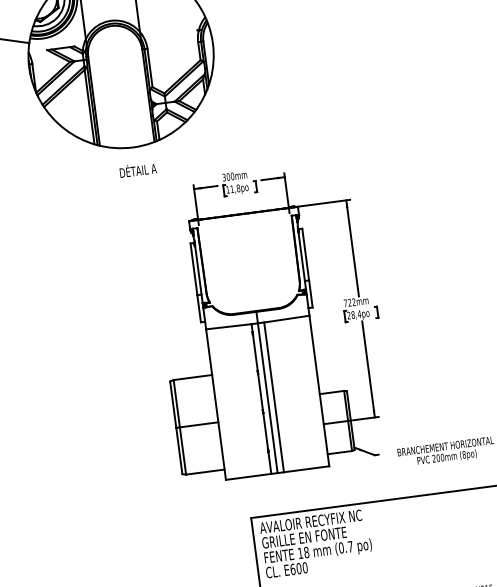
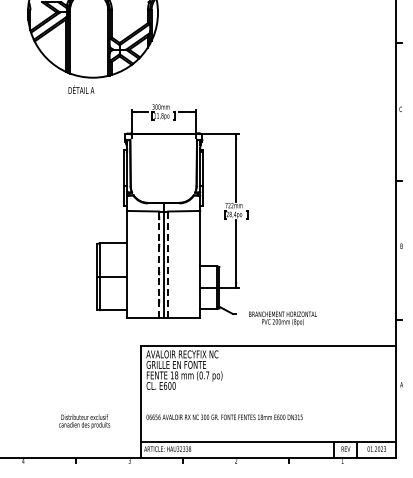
text: (138, 169) -> (81, 89), moved
line: (274, 397) -> (168, 264), solid -> dashed
line: (261, 398) -> (159, 264), solid -> dashed

